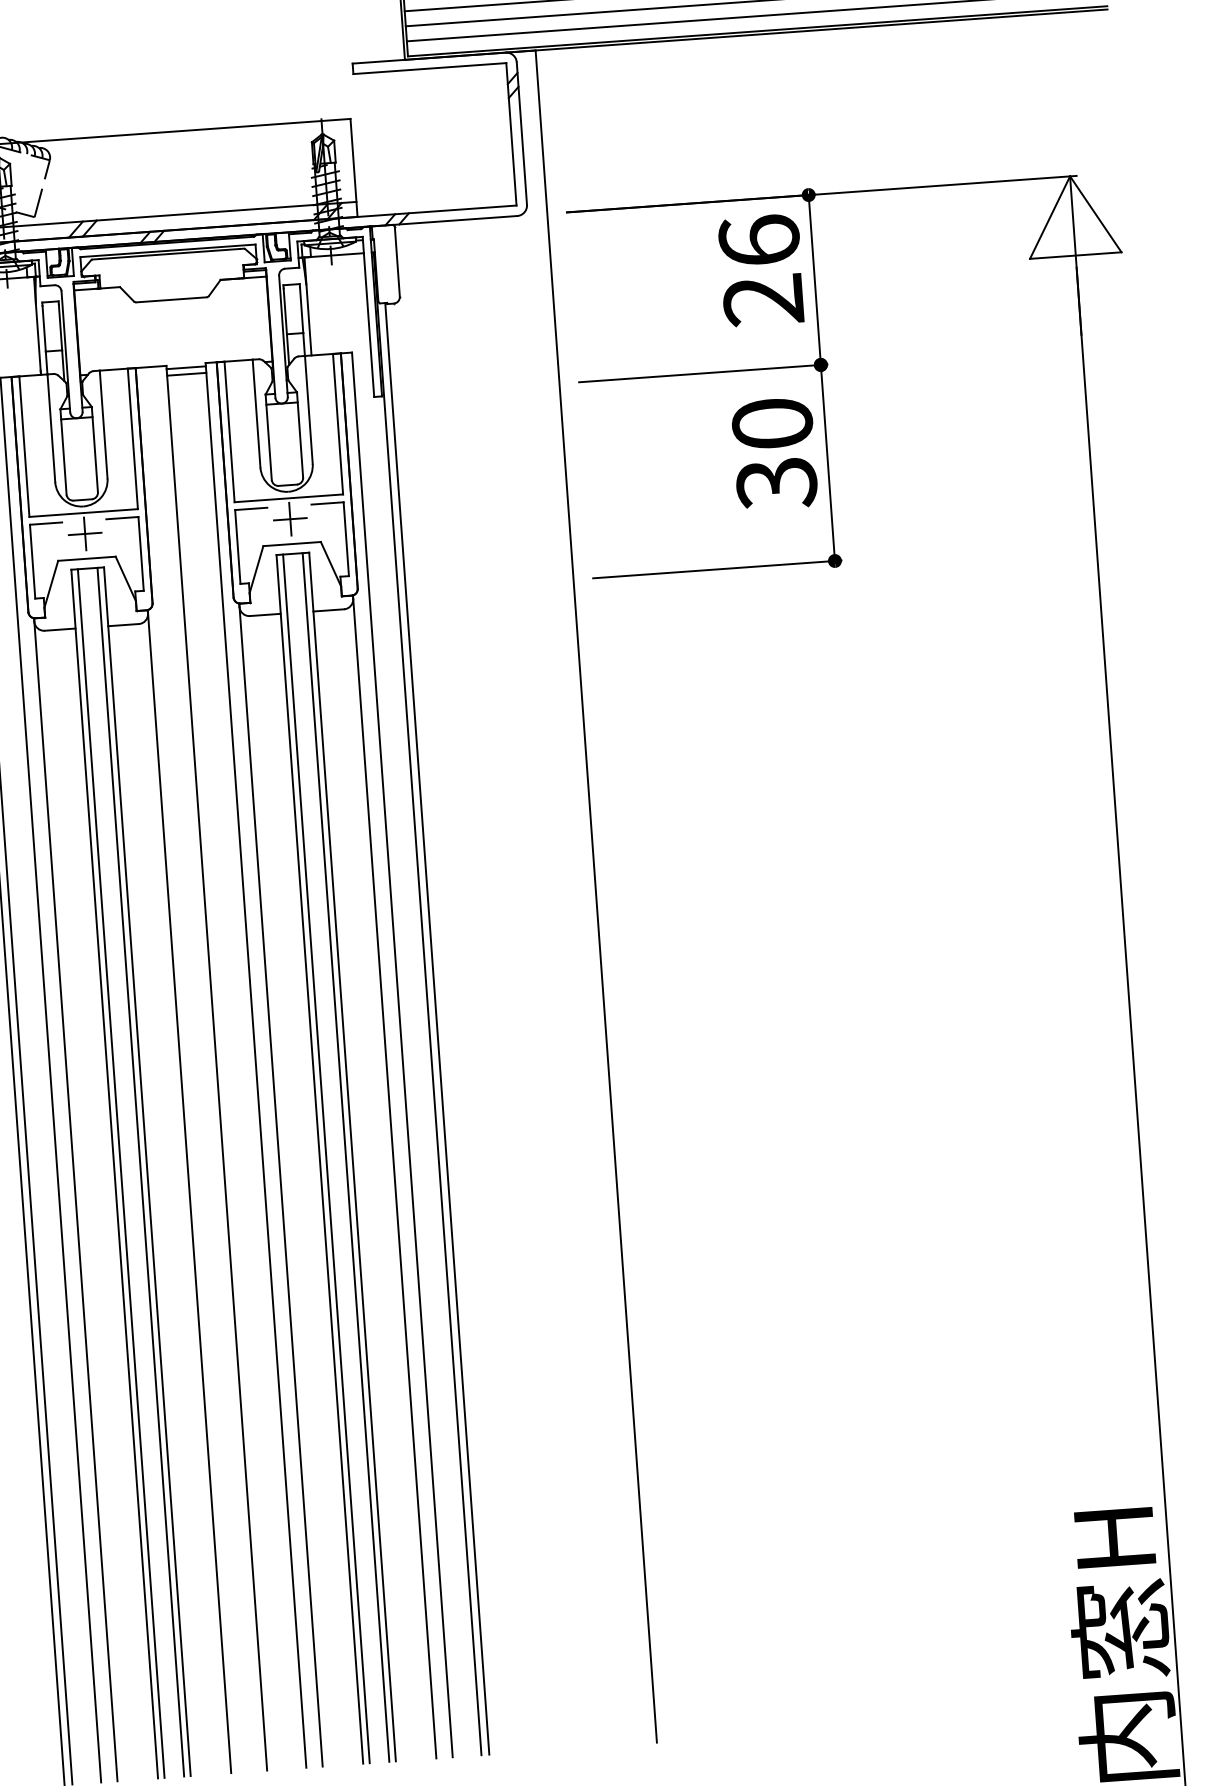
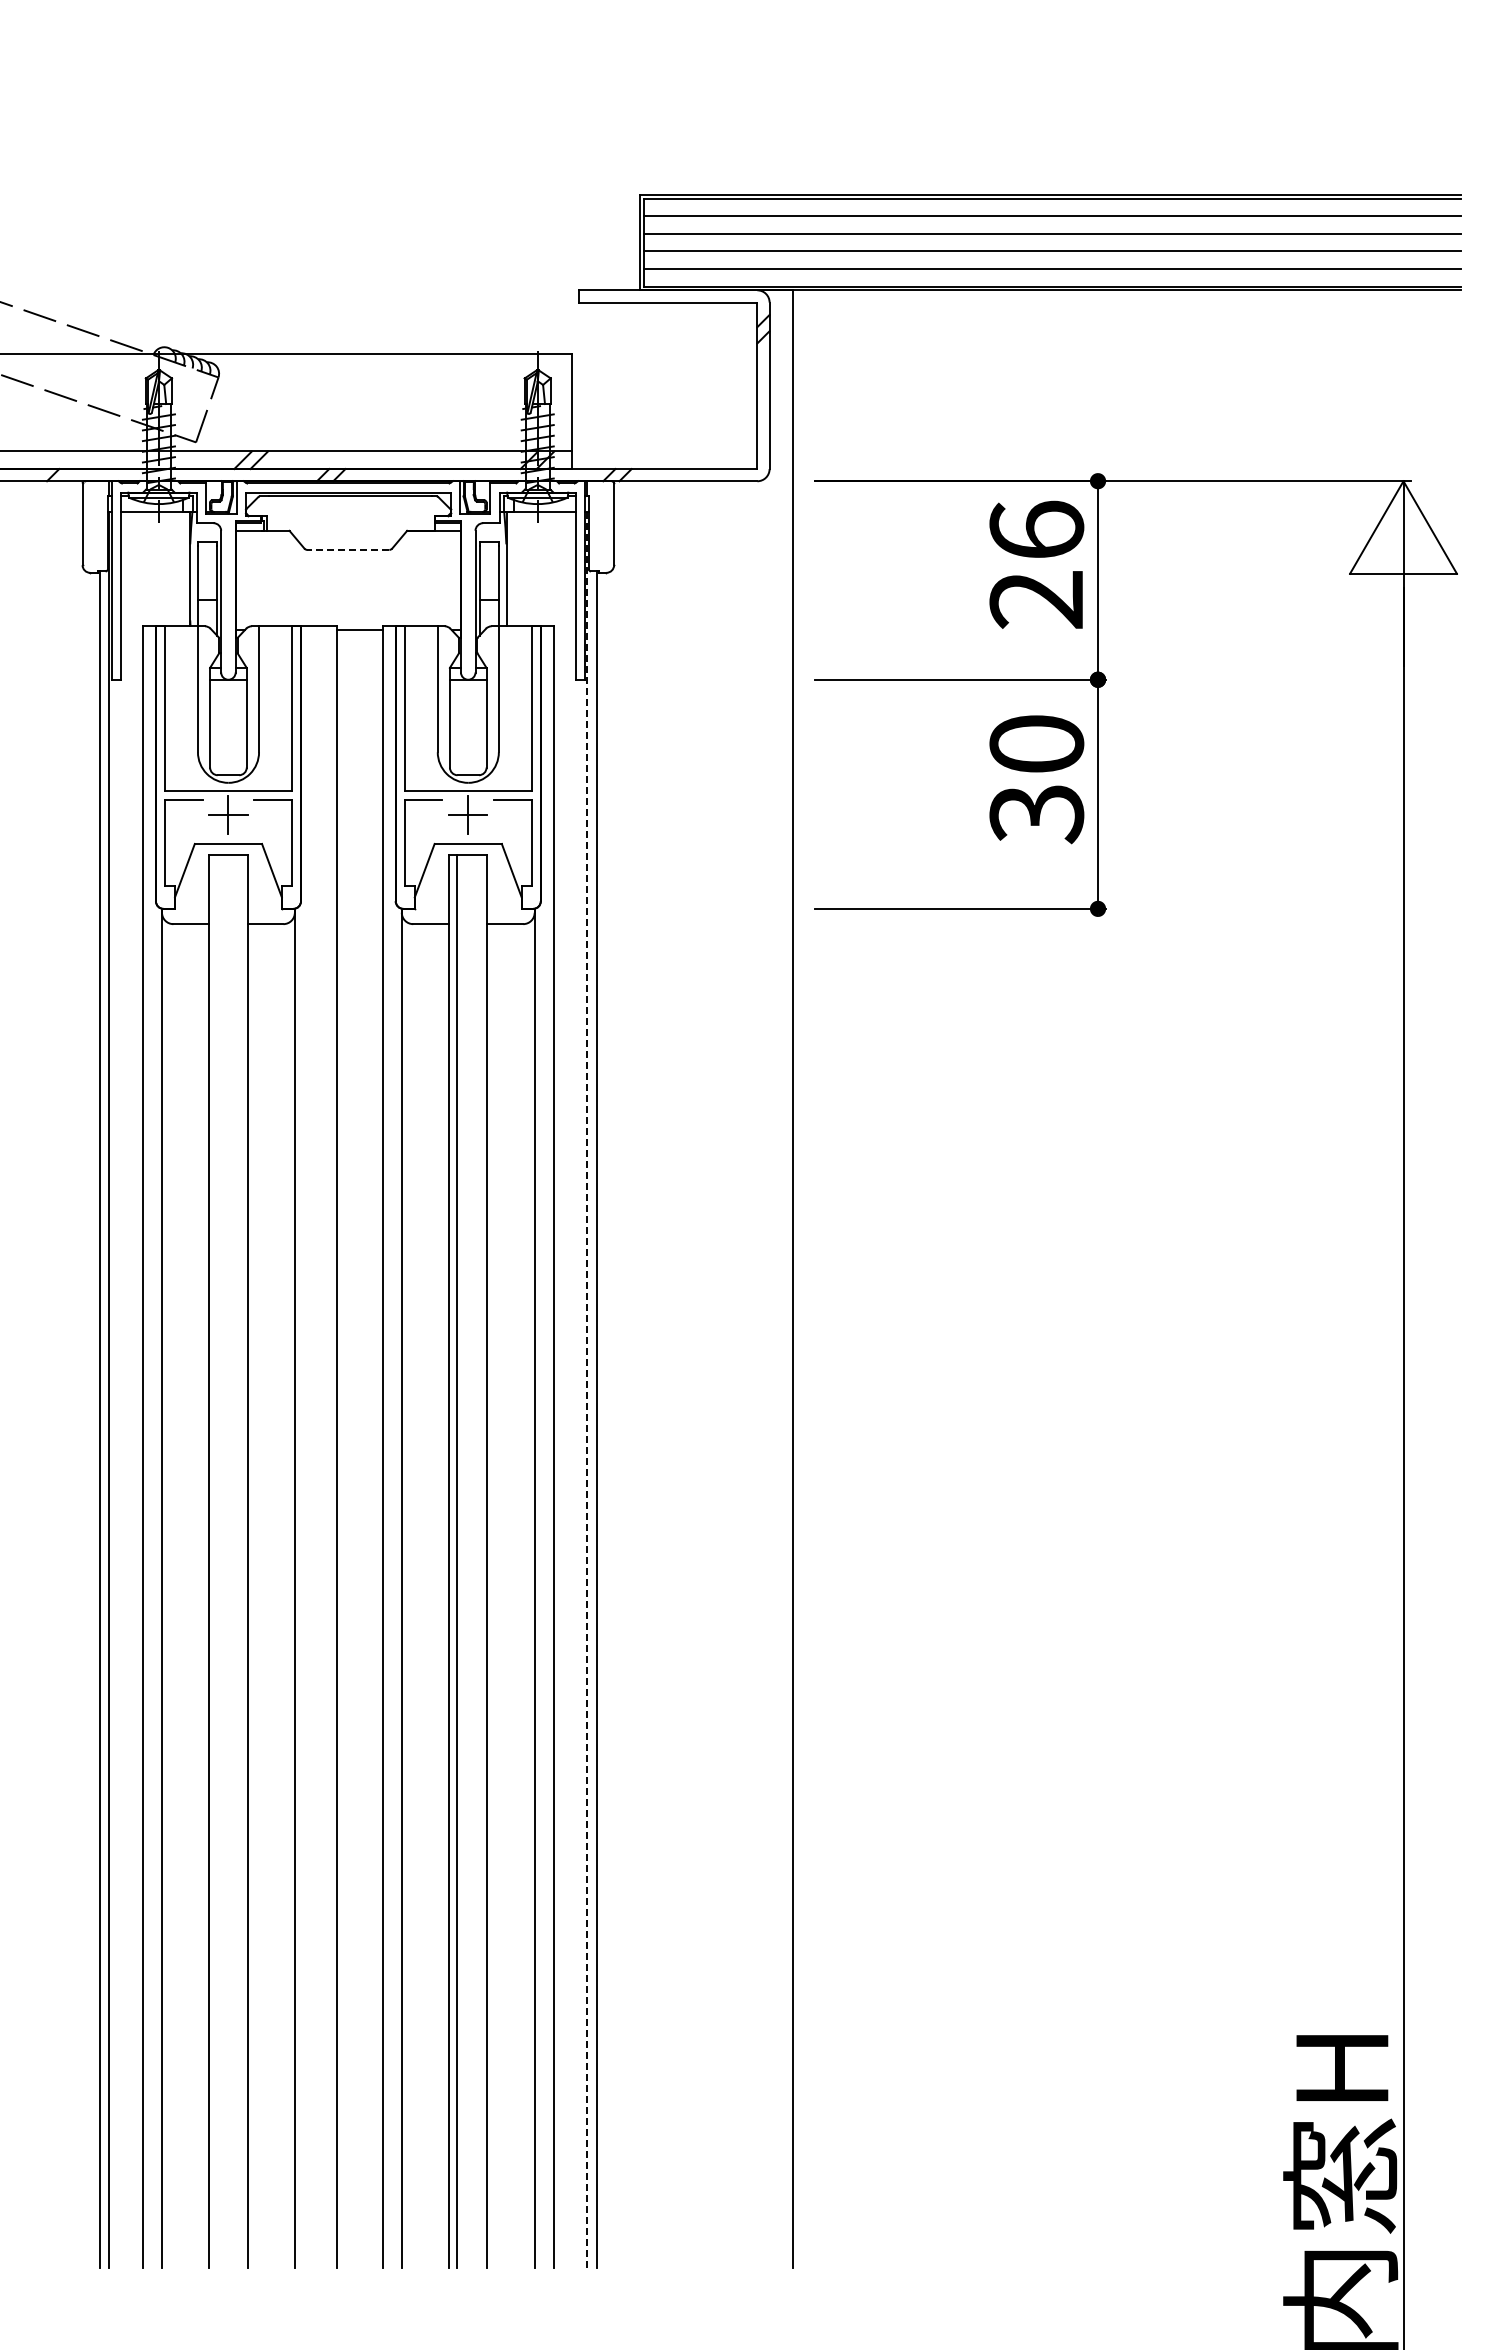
line: (170, 299) -> (347, 549), solid -> dashed
line: (186, 374) -> (359, 637), removed
line: (427, 1003) -> (587, 1389), solid -> dashed
line: (345, 1157) -> (479, 1561), removed
line: (140, 1172) -> (239, 1561), removed
line: (121, 1173) -> (217, 1561), removed

